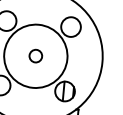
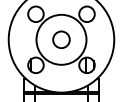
circle: (35, 55) -> (61, 39), size x1.67

